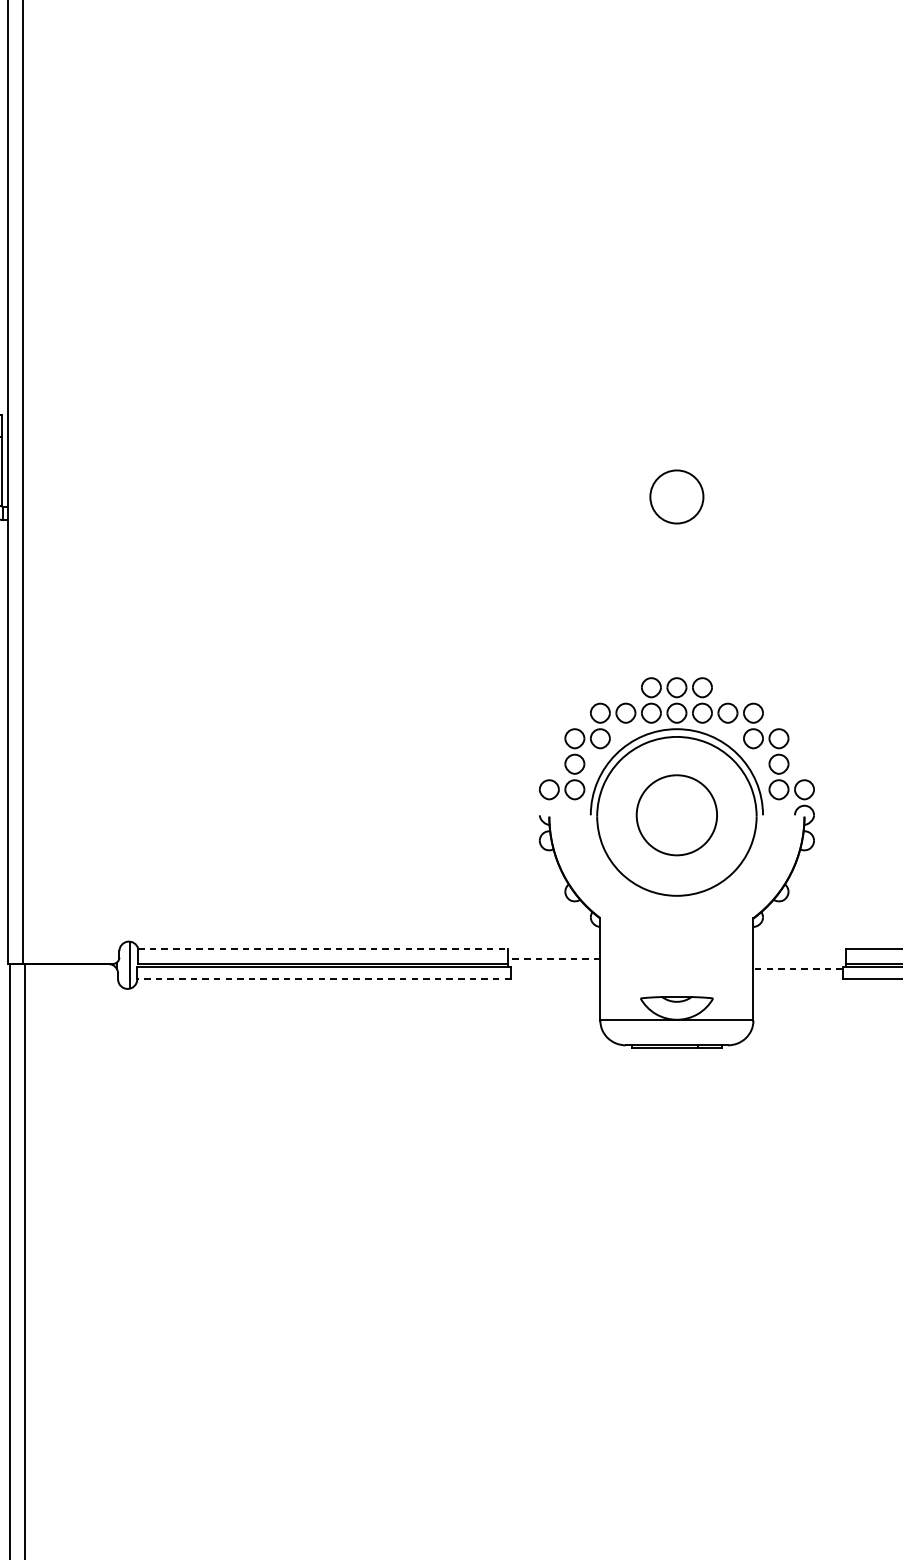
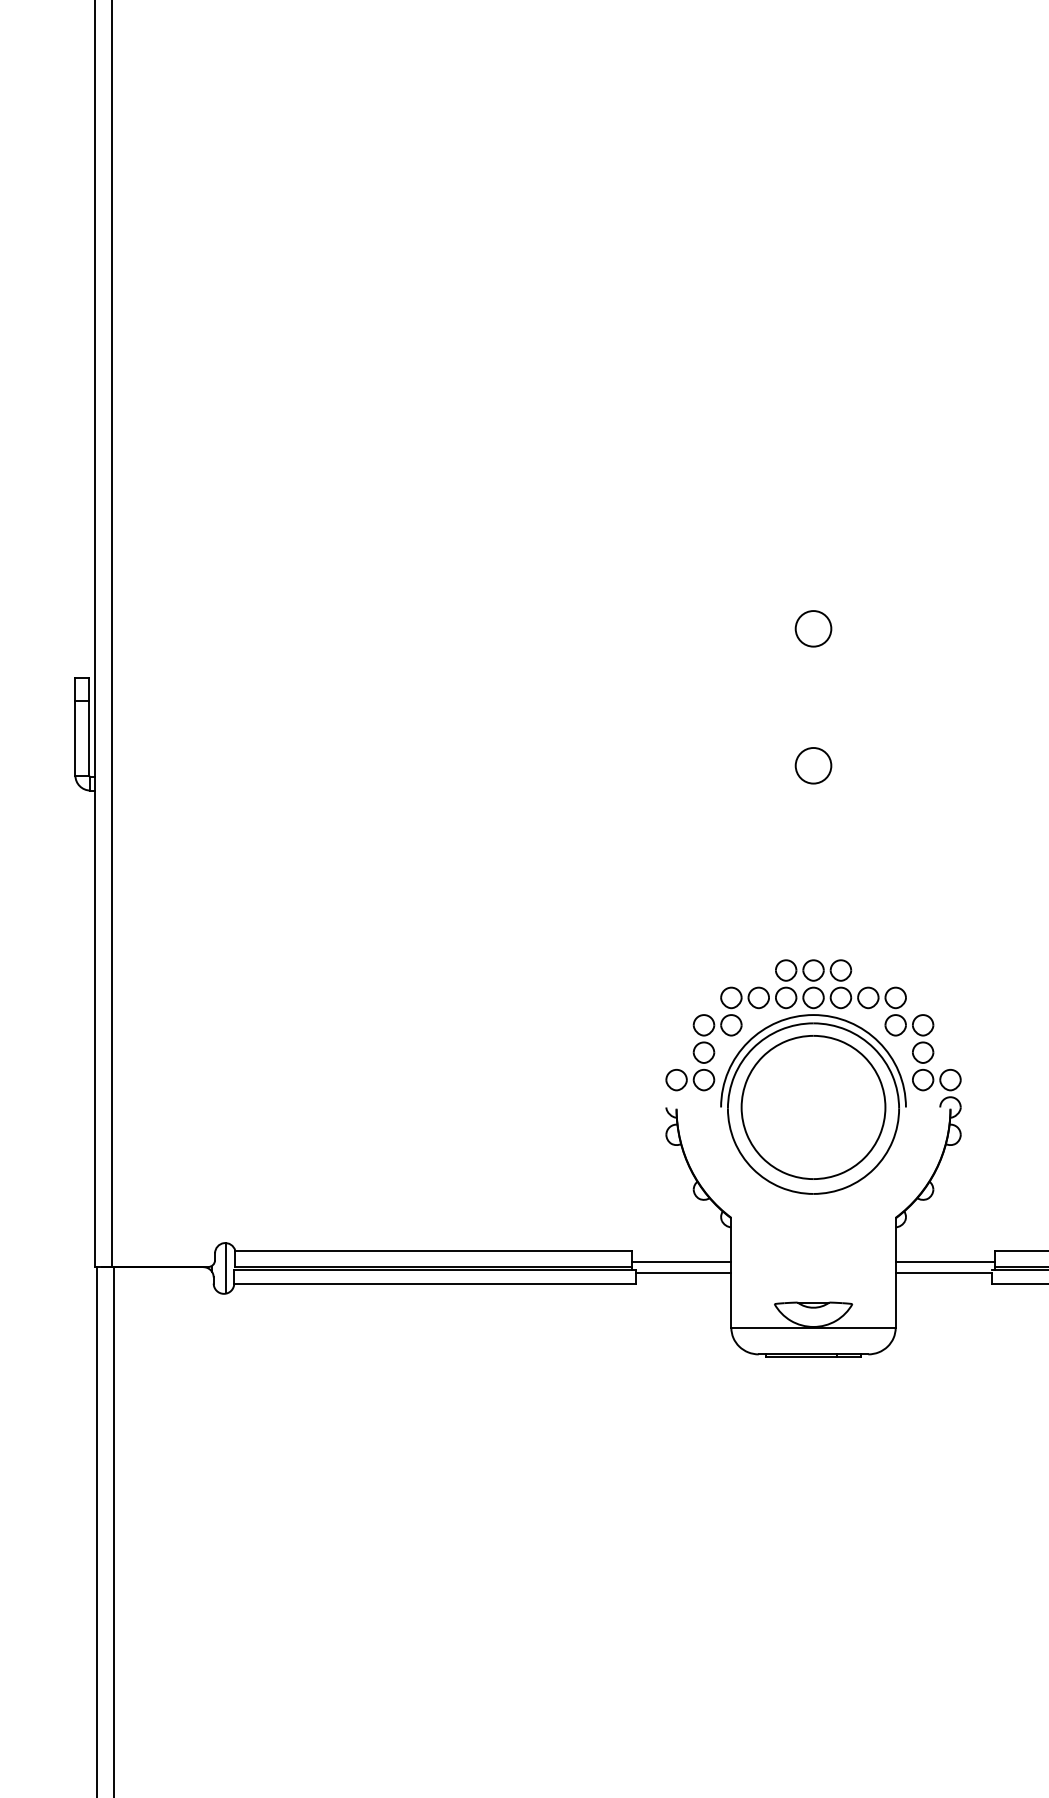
circle: (676, 369) -> (813, 628), added
circle: (676, 496) -> (813, 765), size x0.62
part: (676, 815) -> (813, 1107), size x1.67
line: (323, 948) -> (434, 1250), dashed -> solid
line: (553, 958) -> (681, 1261), dashed -> solid
line: (798, 958) -> (944, 1261), added
line: (555, 969) -> (683, 1272), added
line: (797, 969) -> (943, 1272), dashed -> solid
line: (323, 979) -> (434, 1283), dashed -> solid

